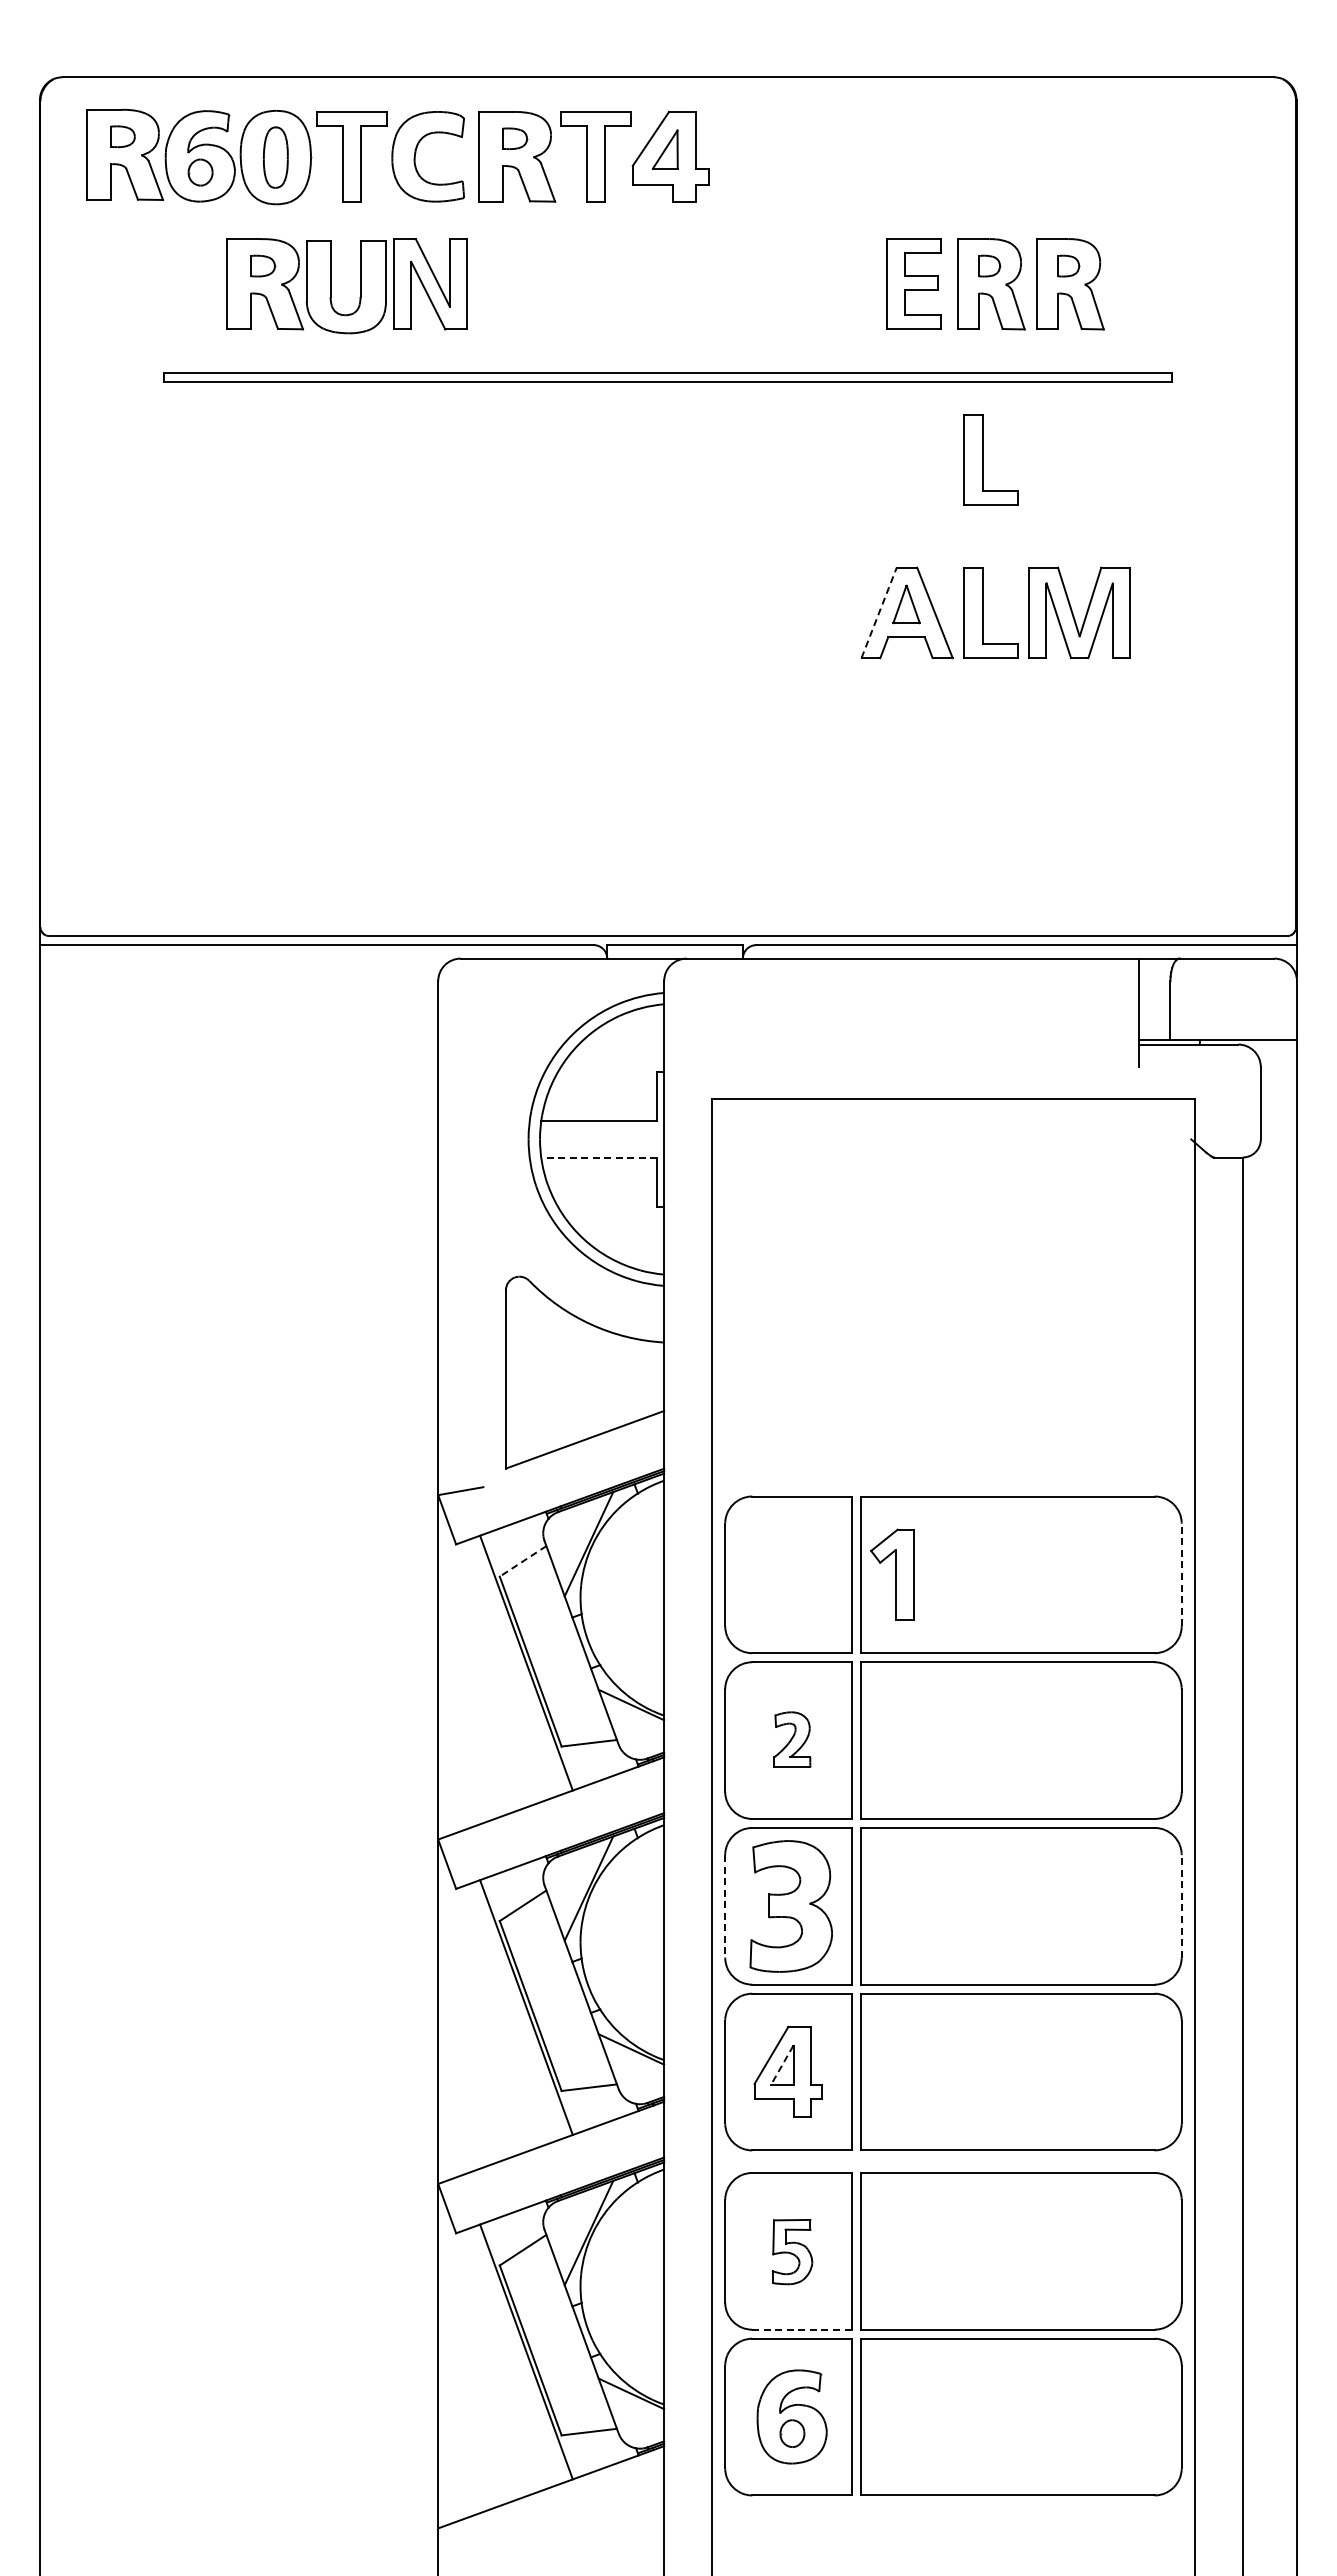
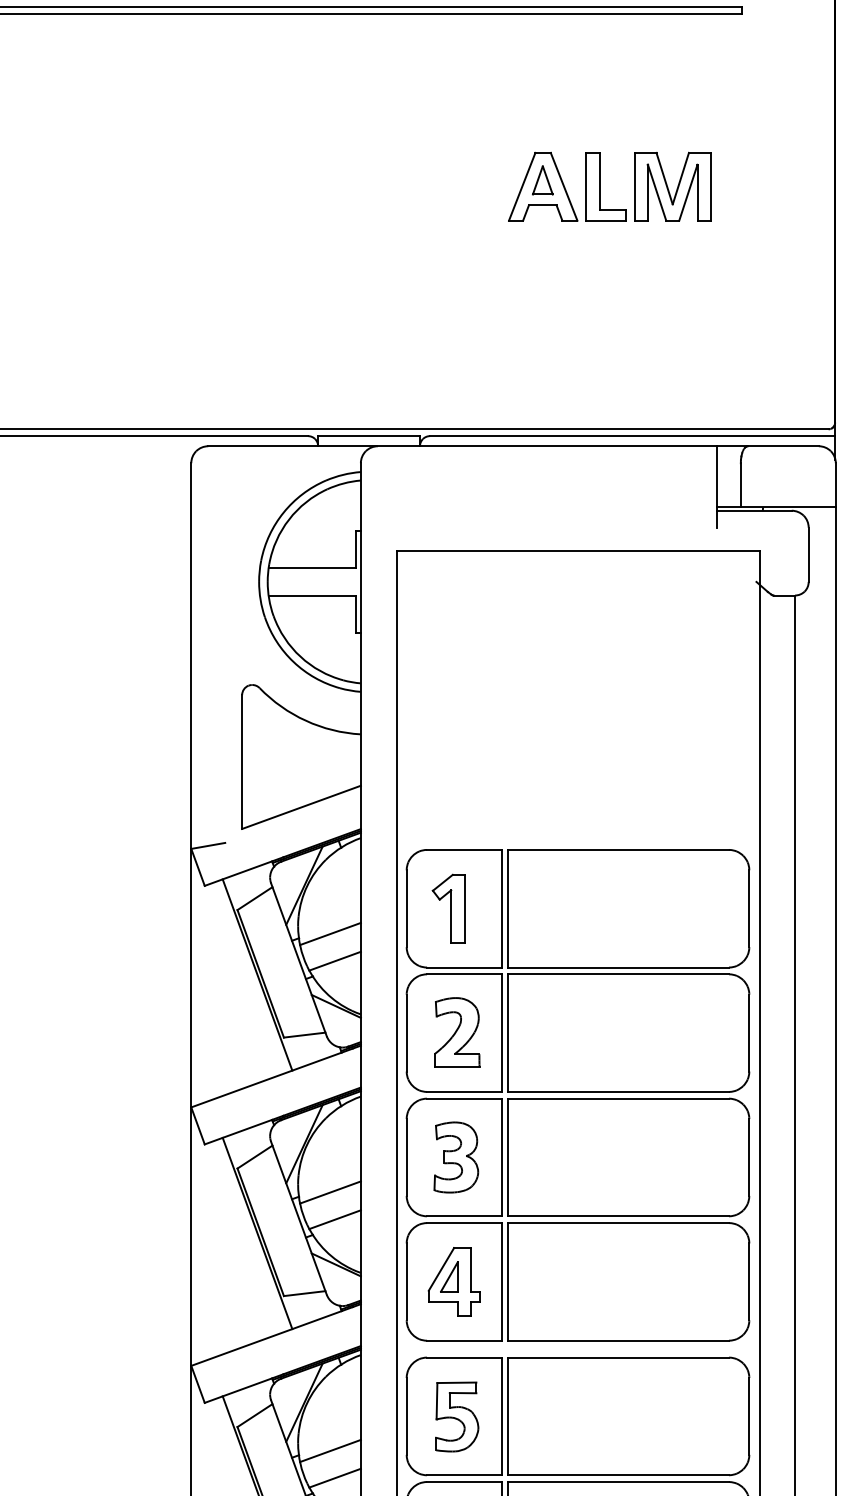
part: (983, 459) -> (600, 71), removed
line: (879, 612) -> (522, 186), dashed -> solid
line: (598, 1157) -> (311, 595), dashed -> solid
line: (523, 1561) -> (255, 898), dashed -> solid
part: (892, 1574) -> (448, 908), moved
line: (1181, 1574) -> (749, 908), dashed -> solid
line: (623, 1608) -> (330, 933), added
line: (629, 1644) -> (334, 961), added
part: (792, 1739) -> (457, 1032), size x1.67
part: (791, 1905) -> (456, 1156), size x0.71
line: (1181, 1905) -> (749, 1156), dashed -> solid
line: (725, 1906) -> (406, 1157), dashed -> solid
line: (623, 1952) -> (330, 1192), added
line: (629, 1988) -> (334, 1219), added
line: (782, 2065) -> (449, 1276), dashed -> solid
part: (792, 2251) -> (457, 1416), size x1.43
line: (623, 2297) -> (330, 1451), added
line: (802, 2329) -> (464, 1475), dashed -> solid
line: (629, 2333) -> (334, 1478), added

